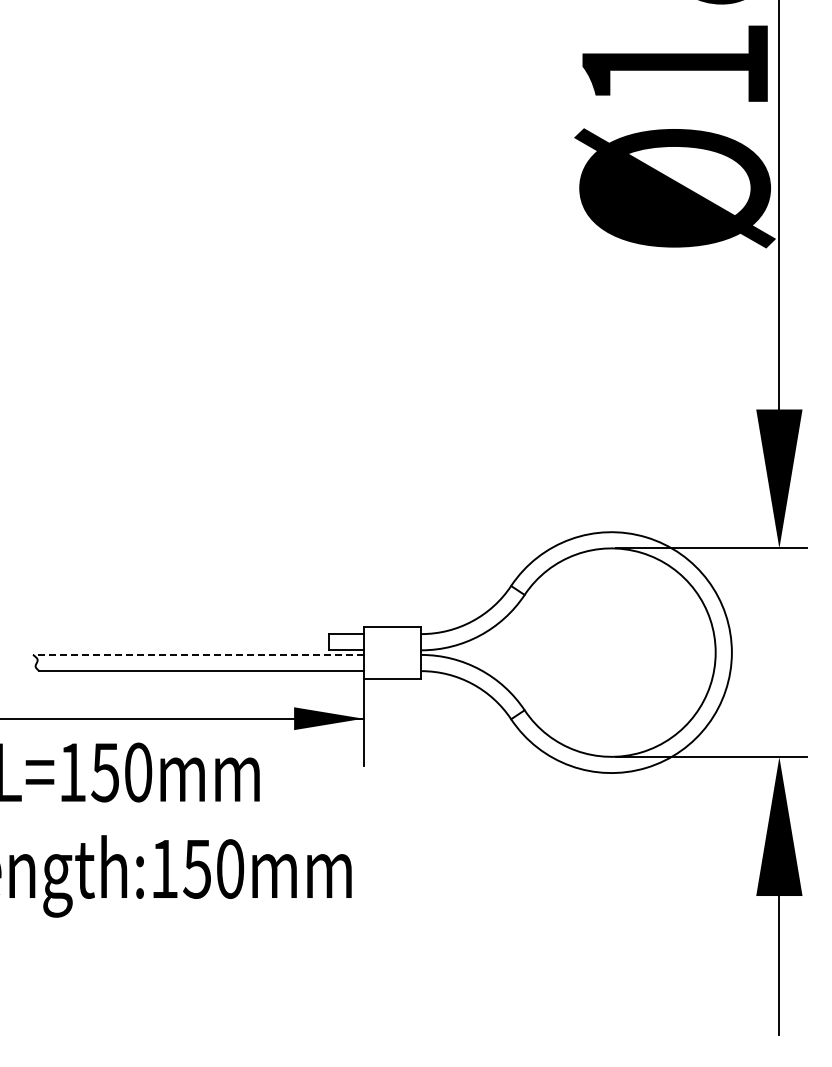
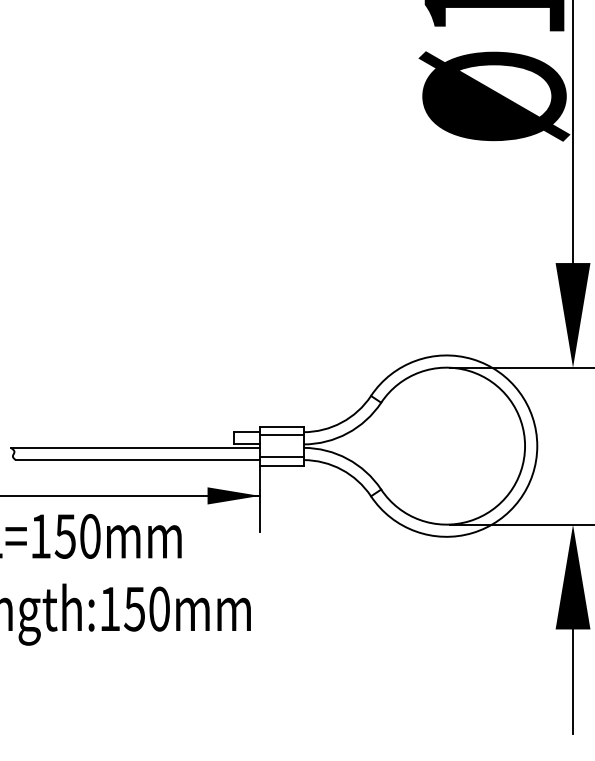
line: (392, 638) -> (281, 435), added
line: (197, 654) -> (134, 447), dashed -> solid
line: (392, 667) -> (281, 457), added

